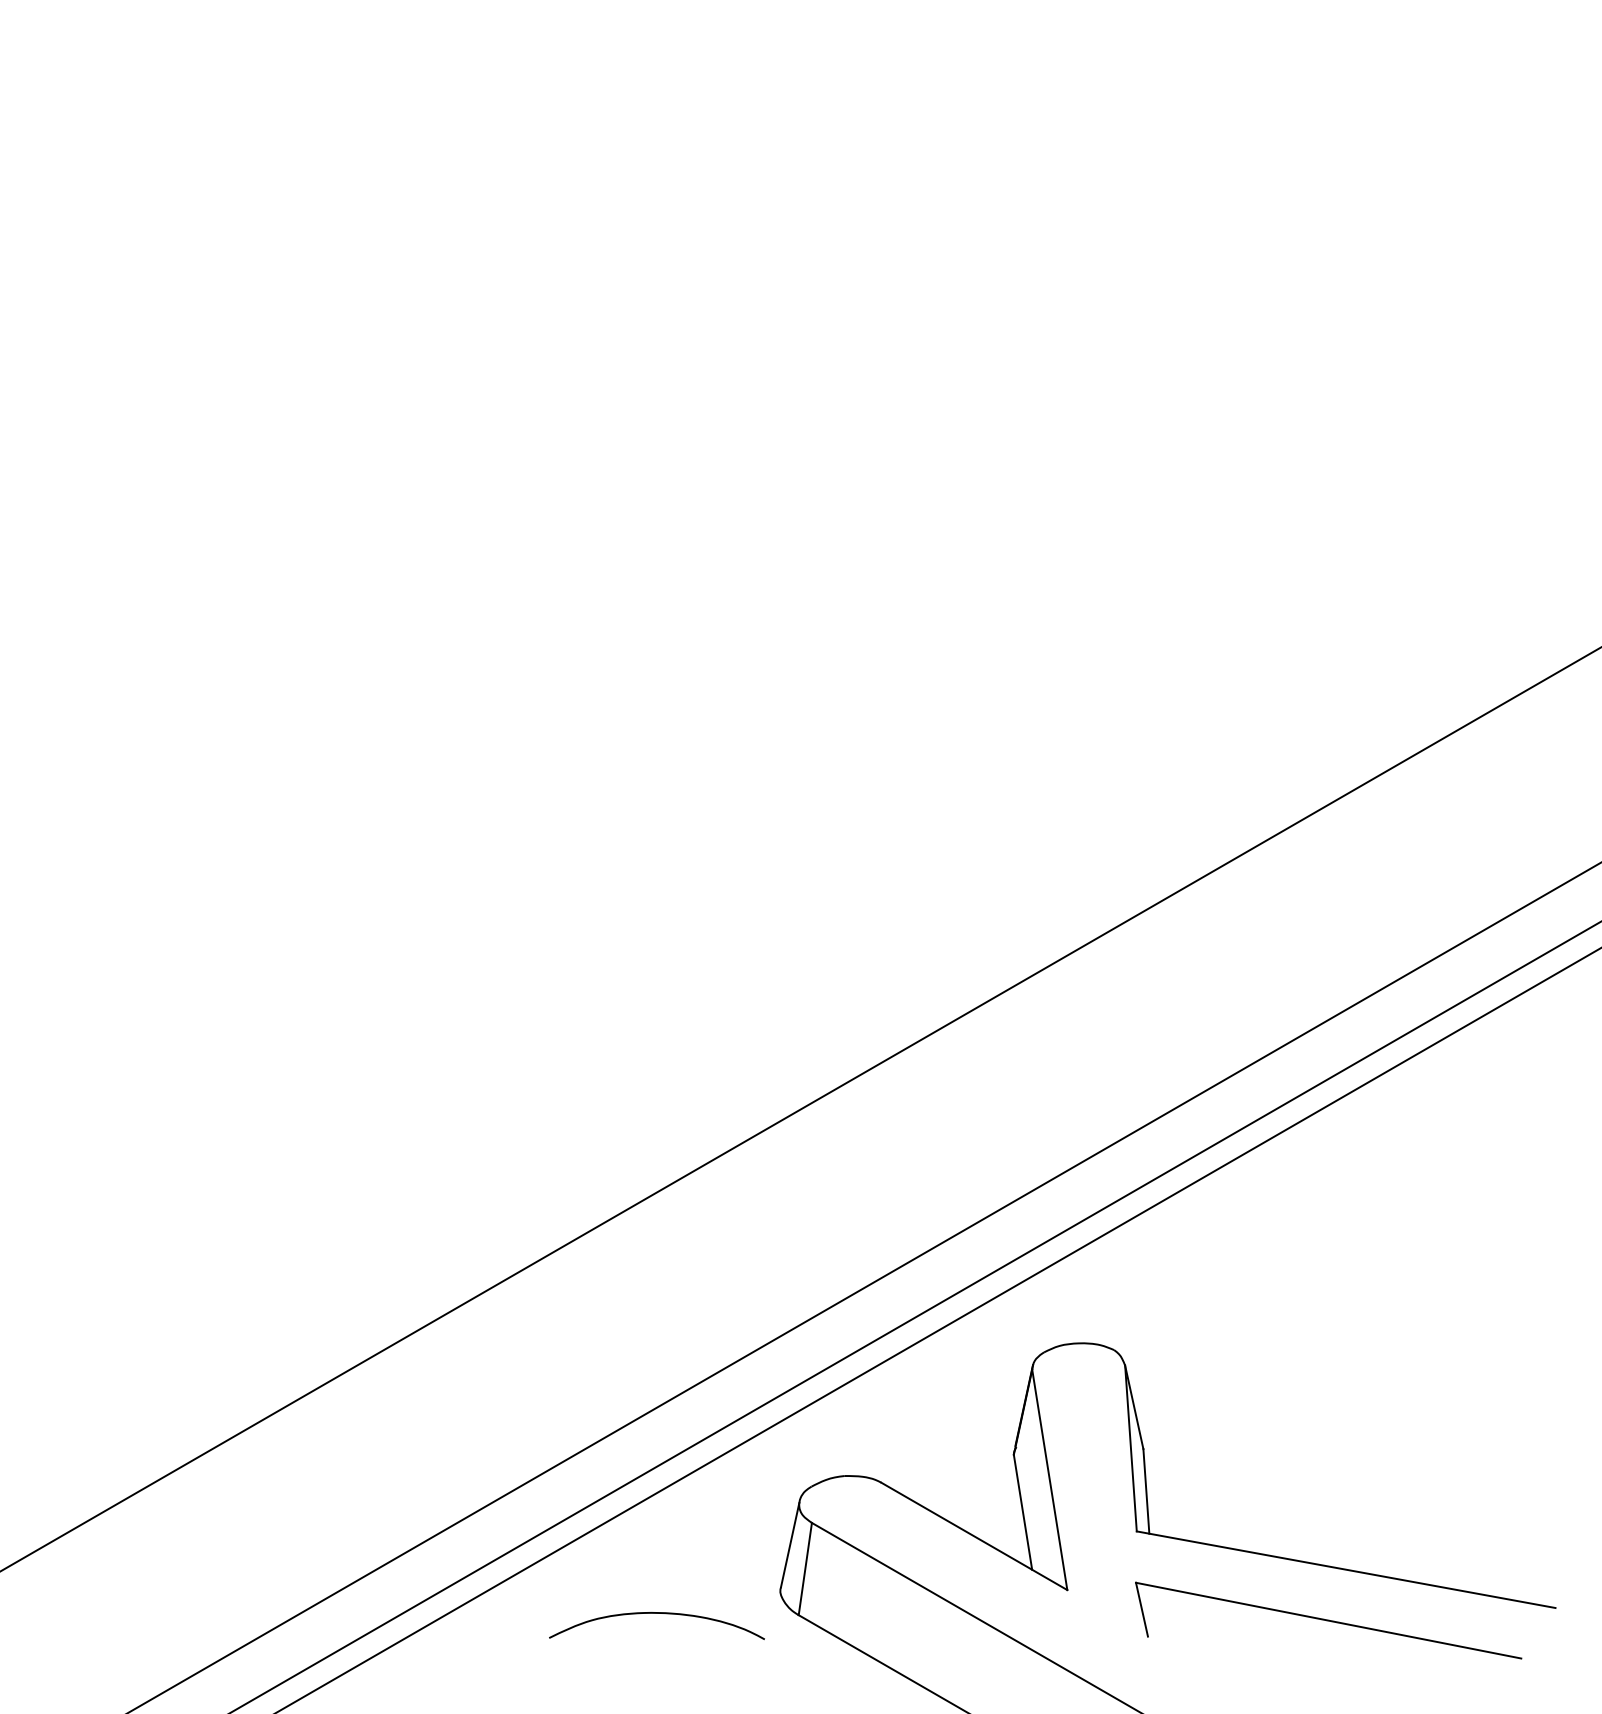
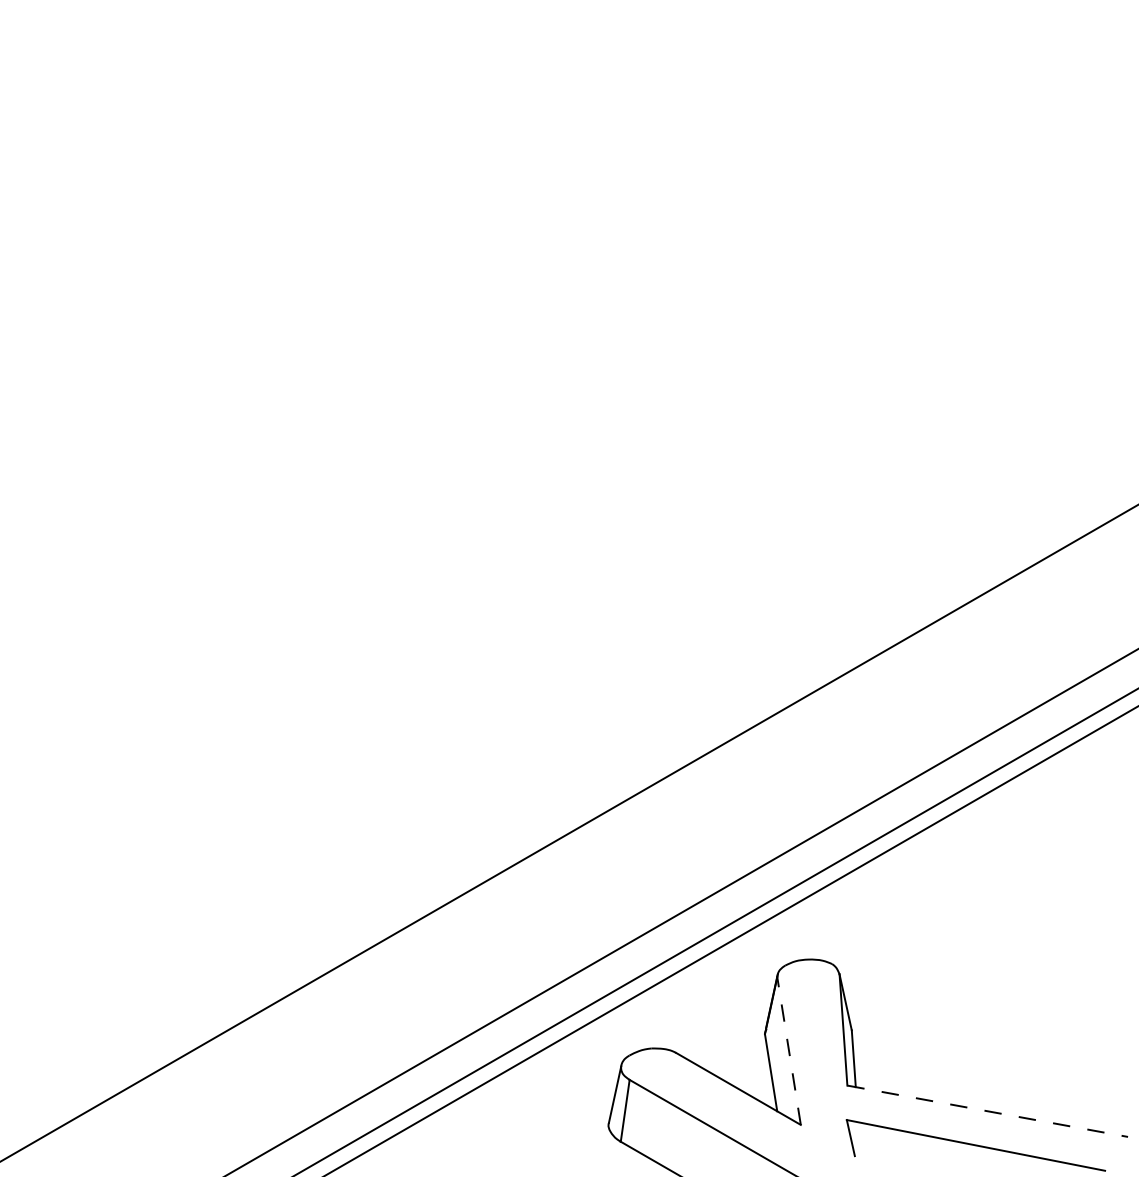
line: (1050, 1480) -> (789, 1051), solid -> dashed
line: (1345, 1570) -> (987, 1111), solid -> dashed
curve: (656, 1614) -> (525, 1141), removed

